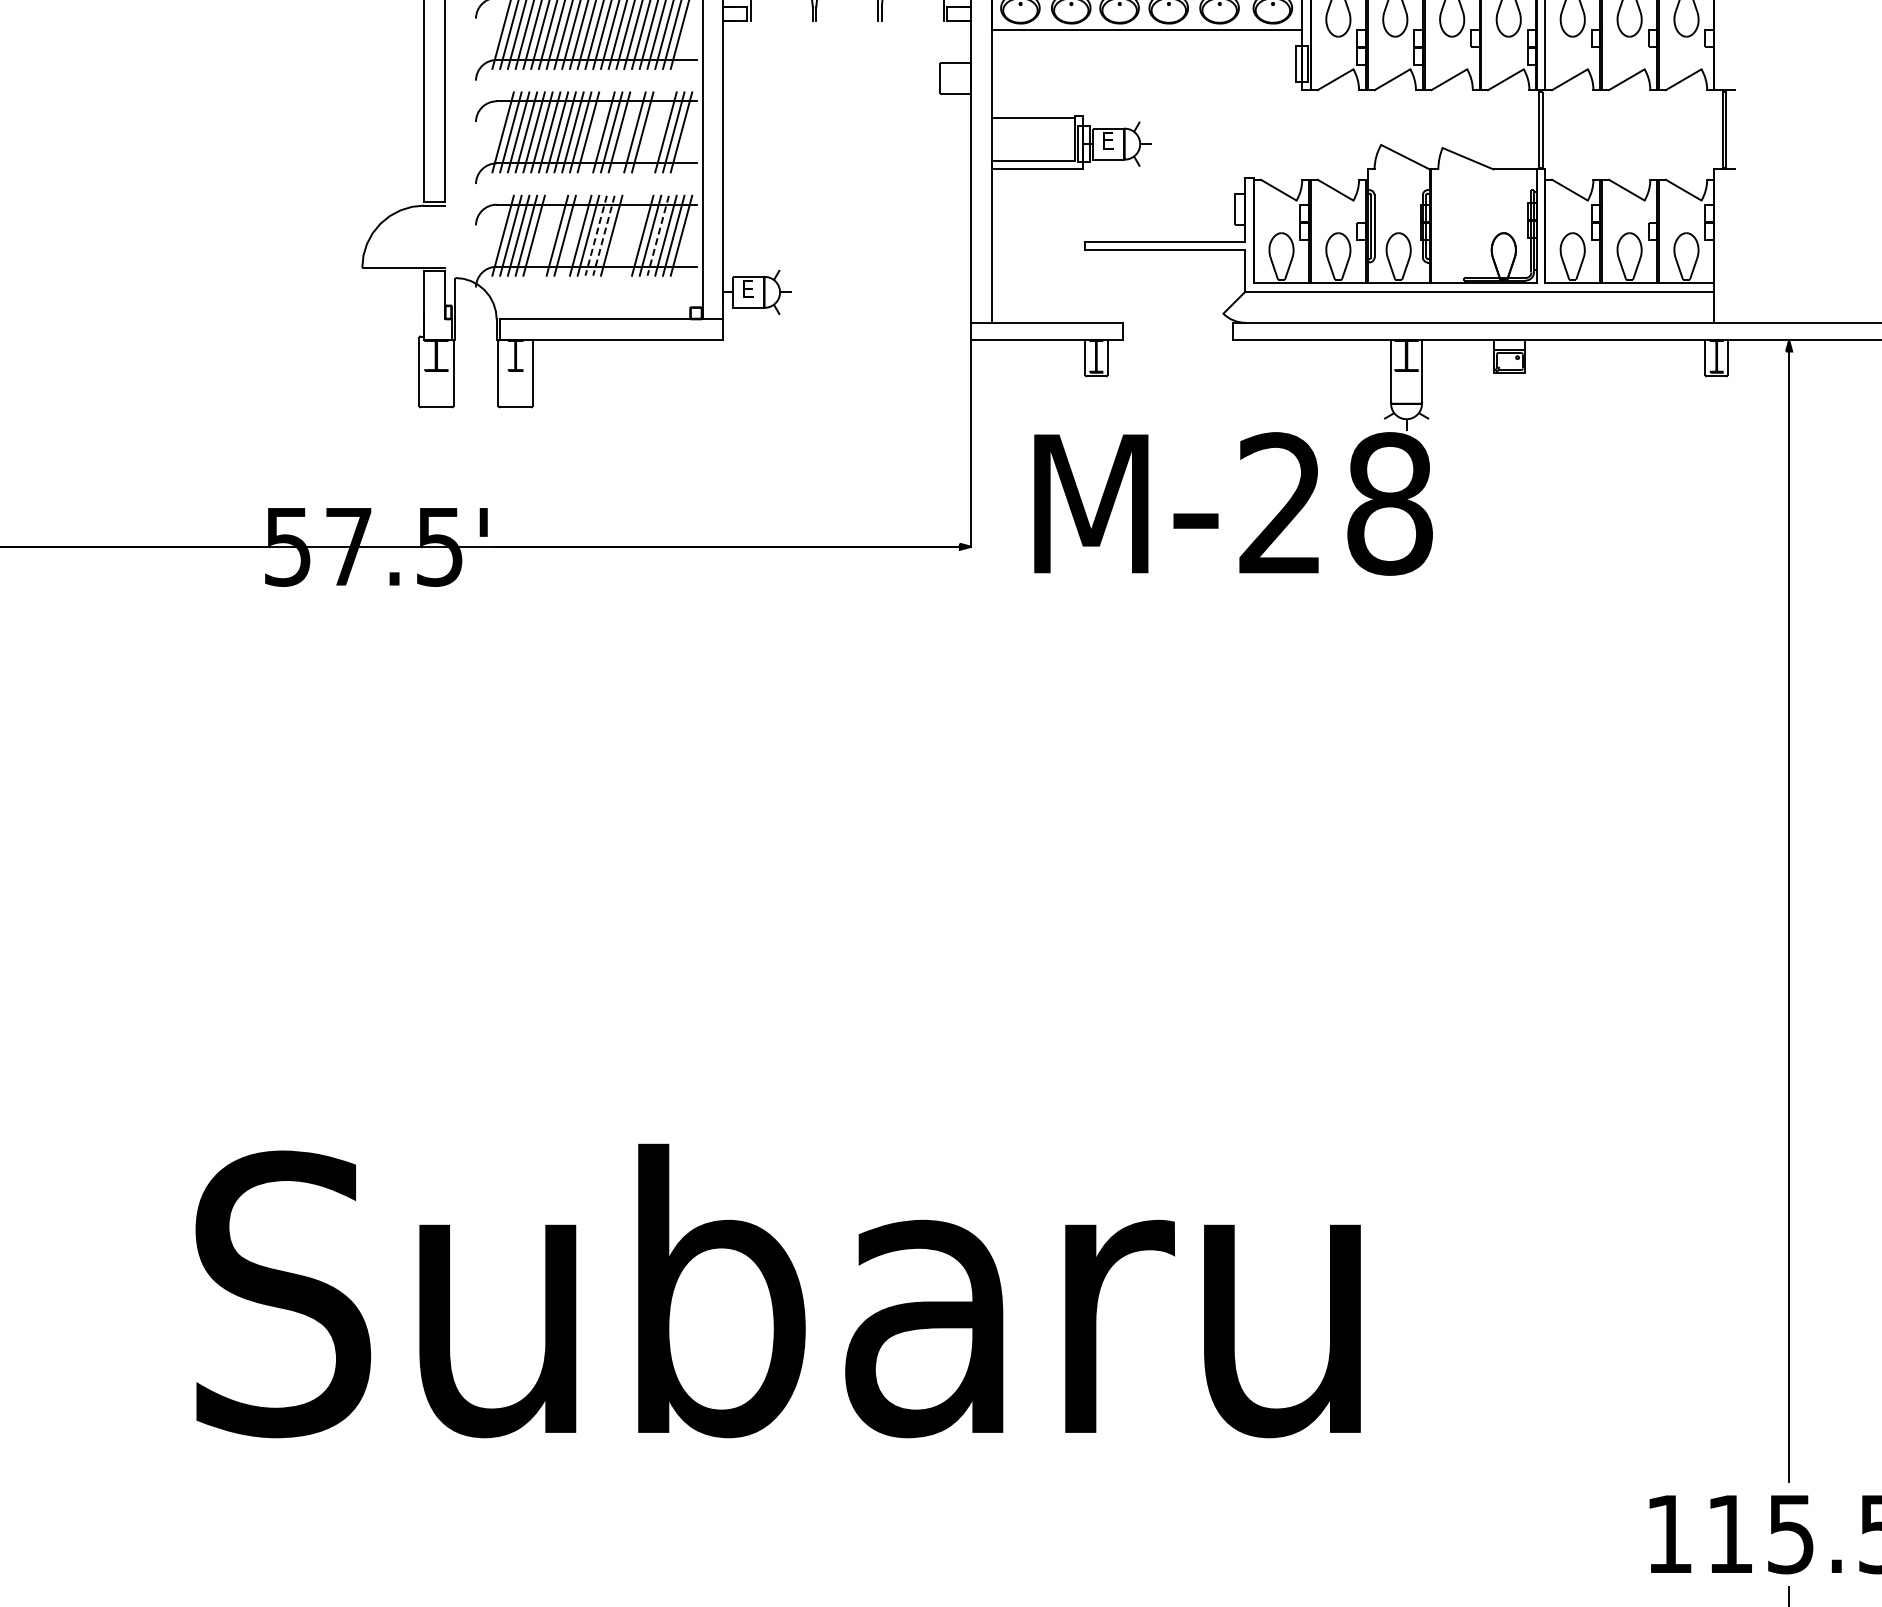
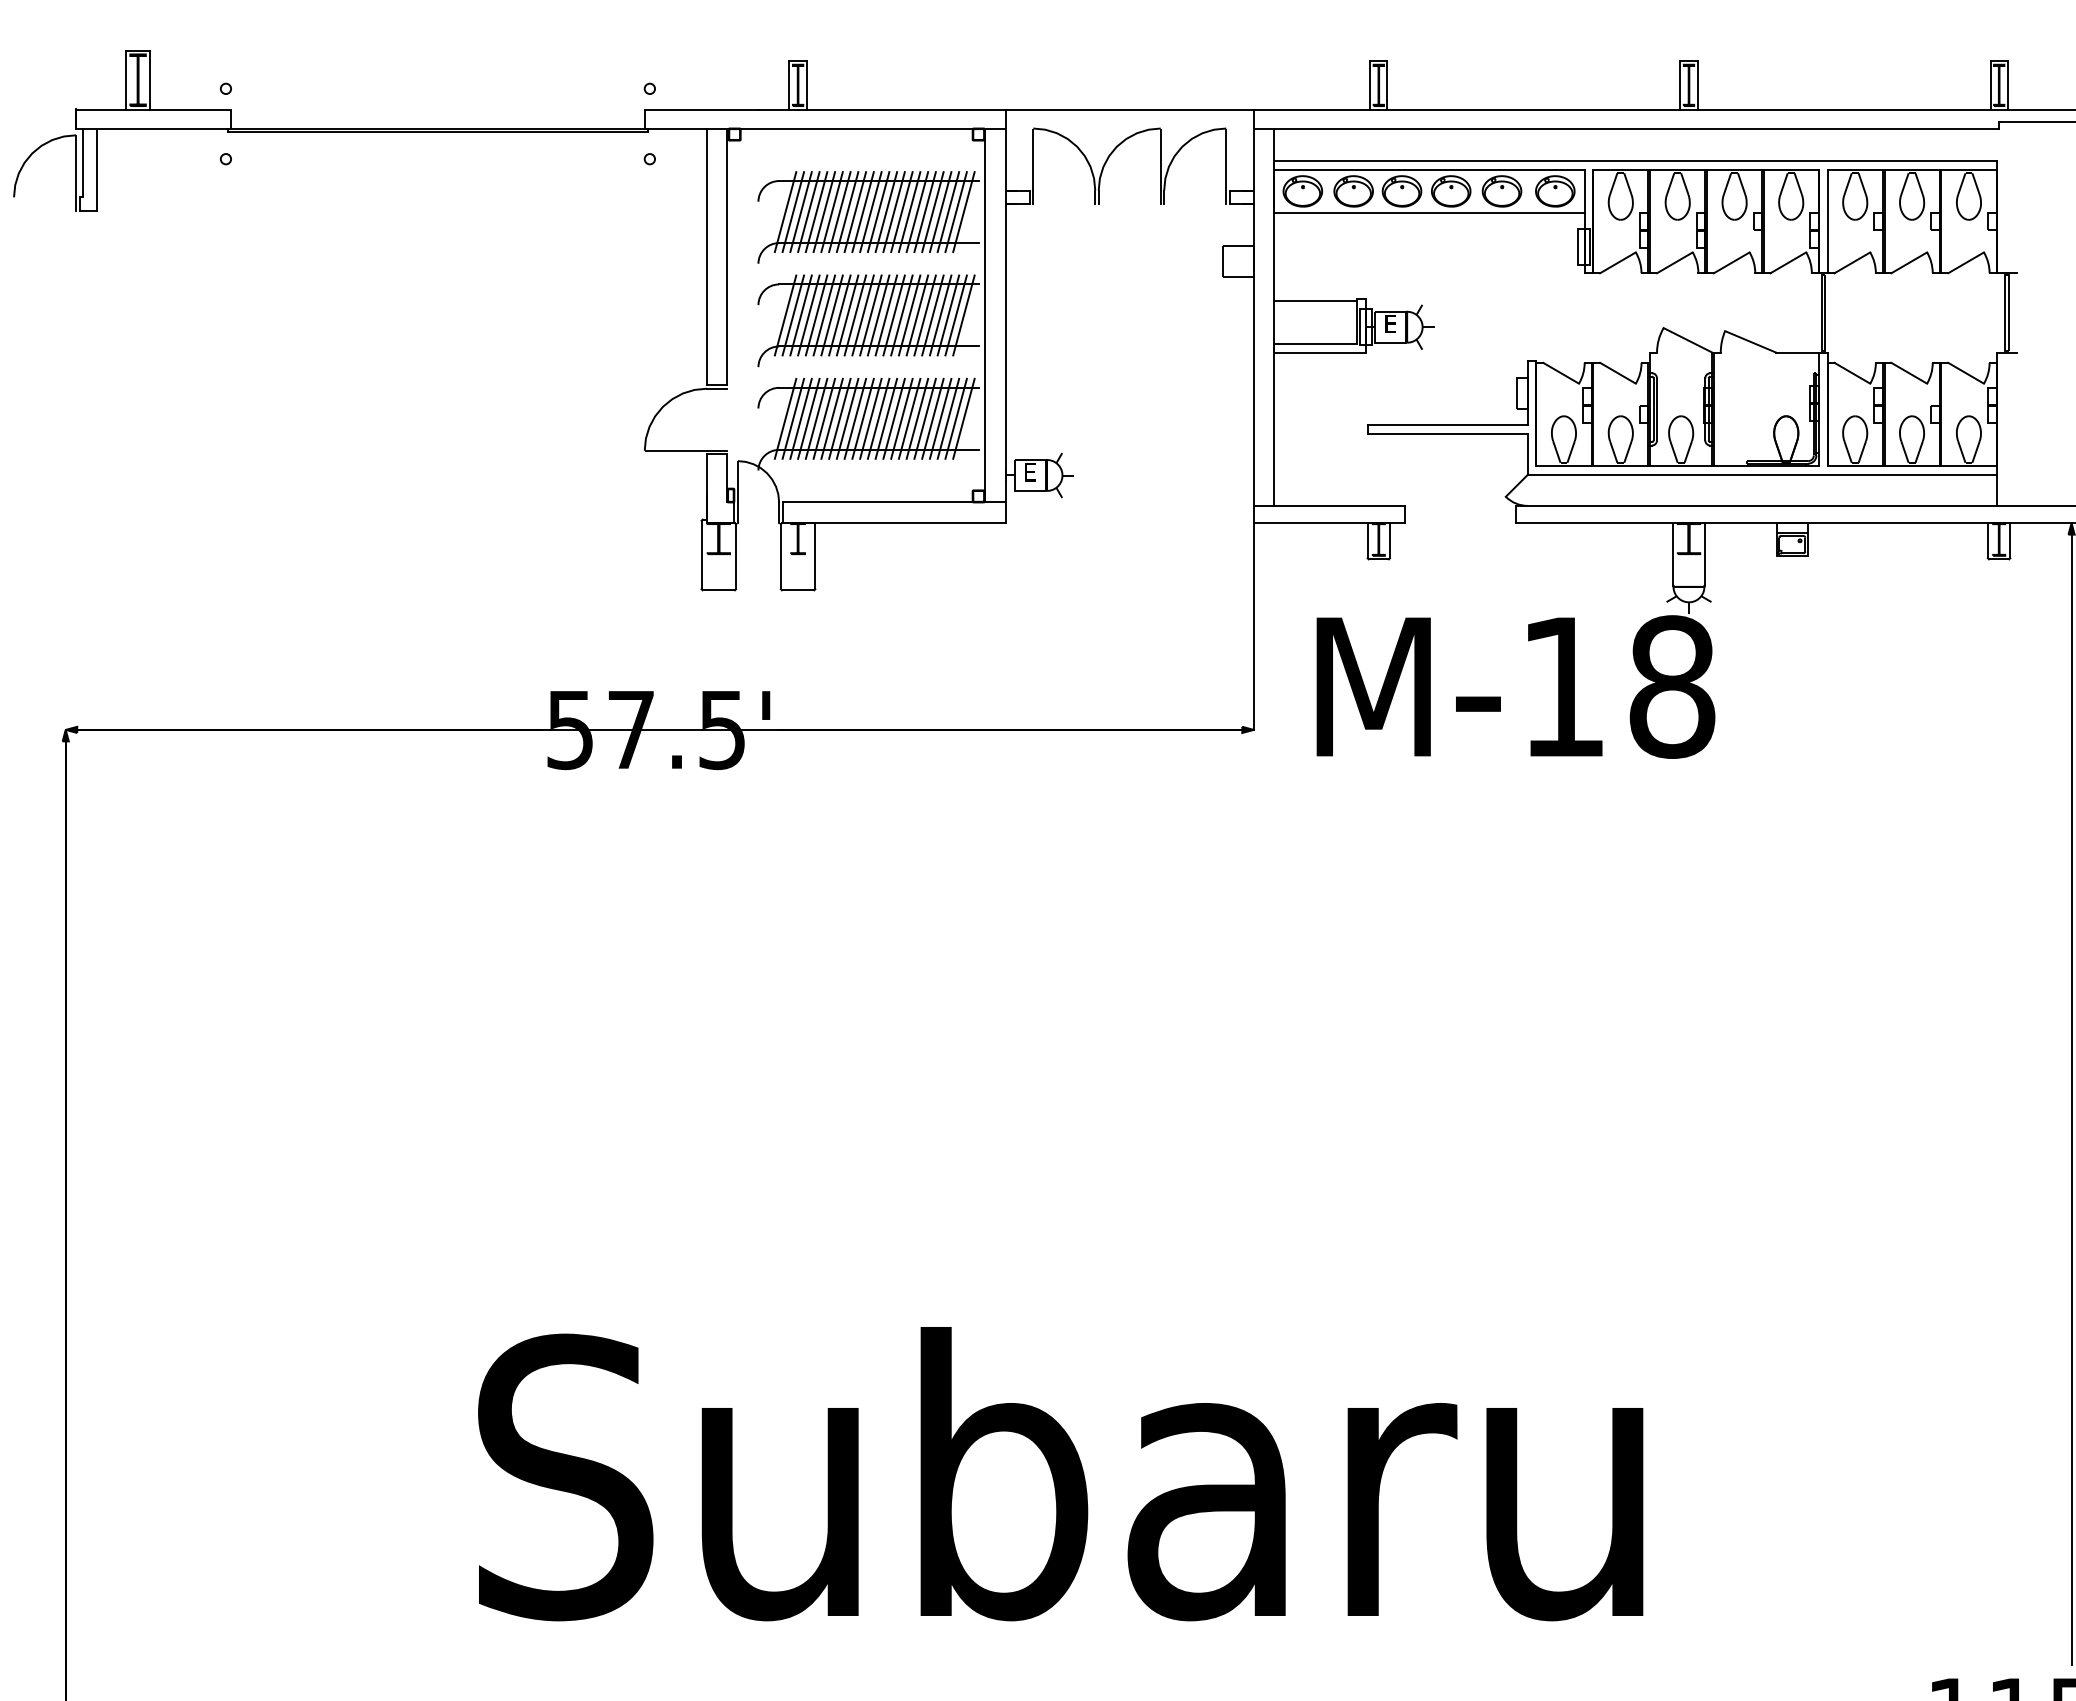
line: (596, 132) -> (878, 315), added
line: (627, 132) -> (909, 315), added
line: (650, 132) -> (932, 315), added
line: (658, 132) -> (940, 315), added
line: (542, 235) -> (824, 418), added
line: (549, 235) -> (831, 418), added
line: (573, 235) -> (855, 418), added
line: (619, 235) -> (901, 418), added
line: (627, 235) -> (909, 418), added
line: (635, 235) -> (917, 418), added
line: (596, 236) -> (878, 419), dashed -> solid
line: (604, 236) -> (886, 419), dashed -> solid
line: (658, 236) -> (940, 419), dashed -> solid
text: (1279, 502) -> (1561, 685), M-28 -> M-18

